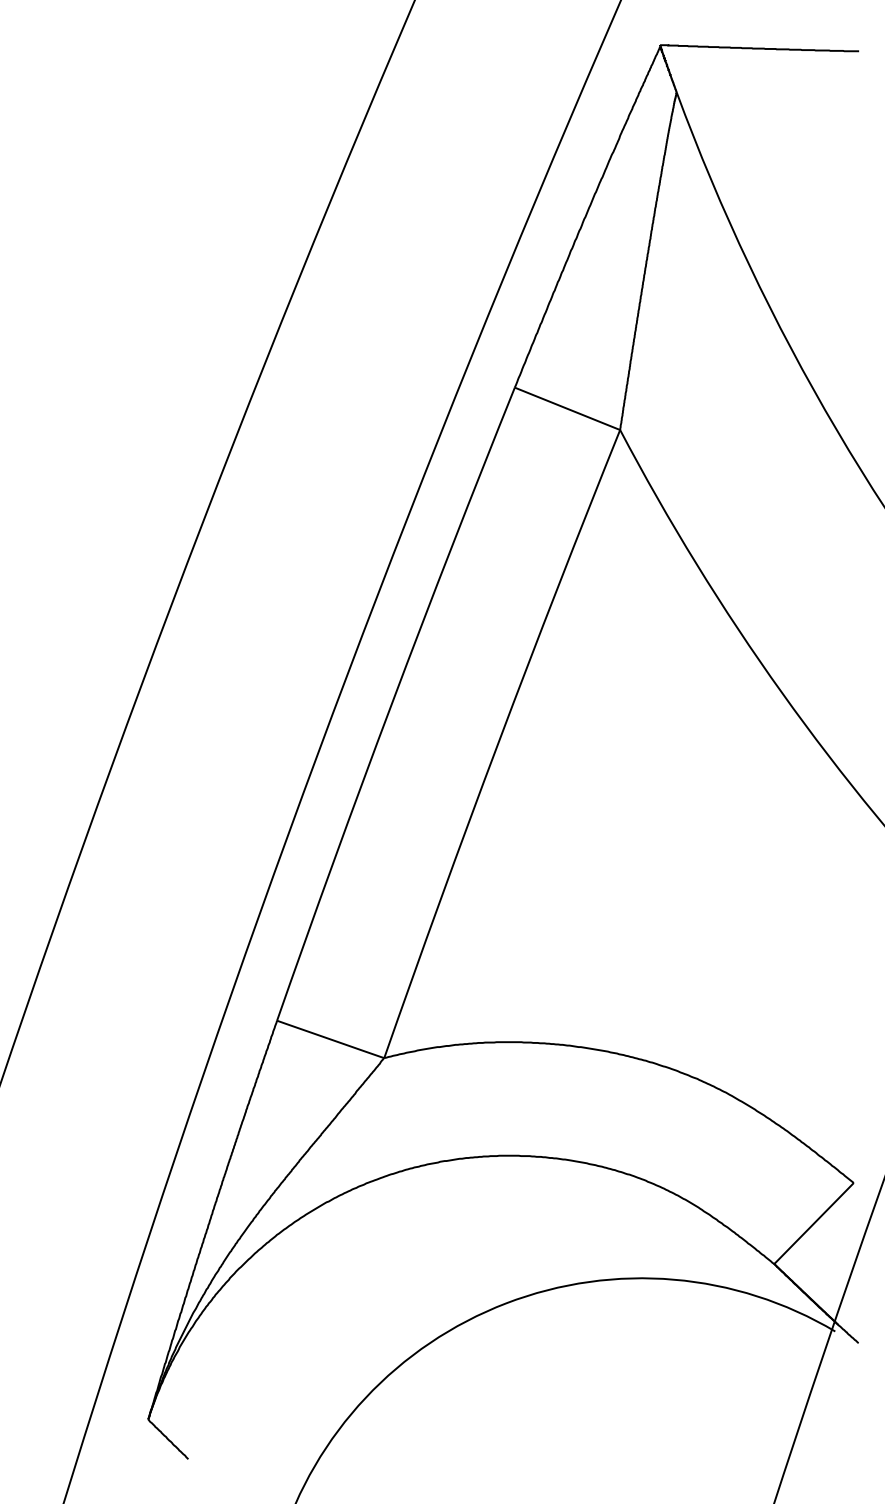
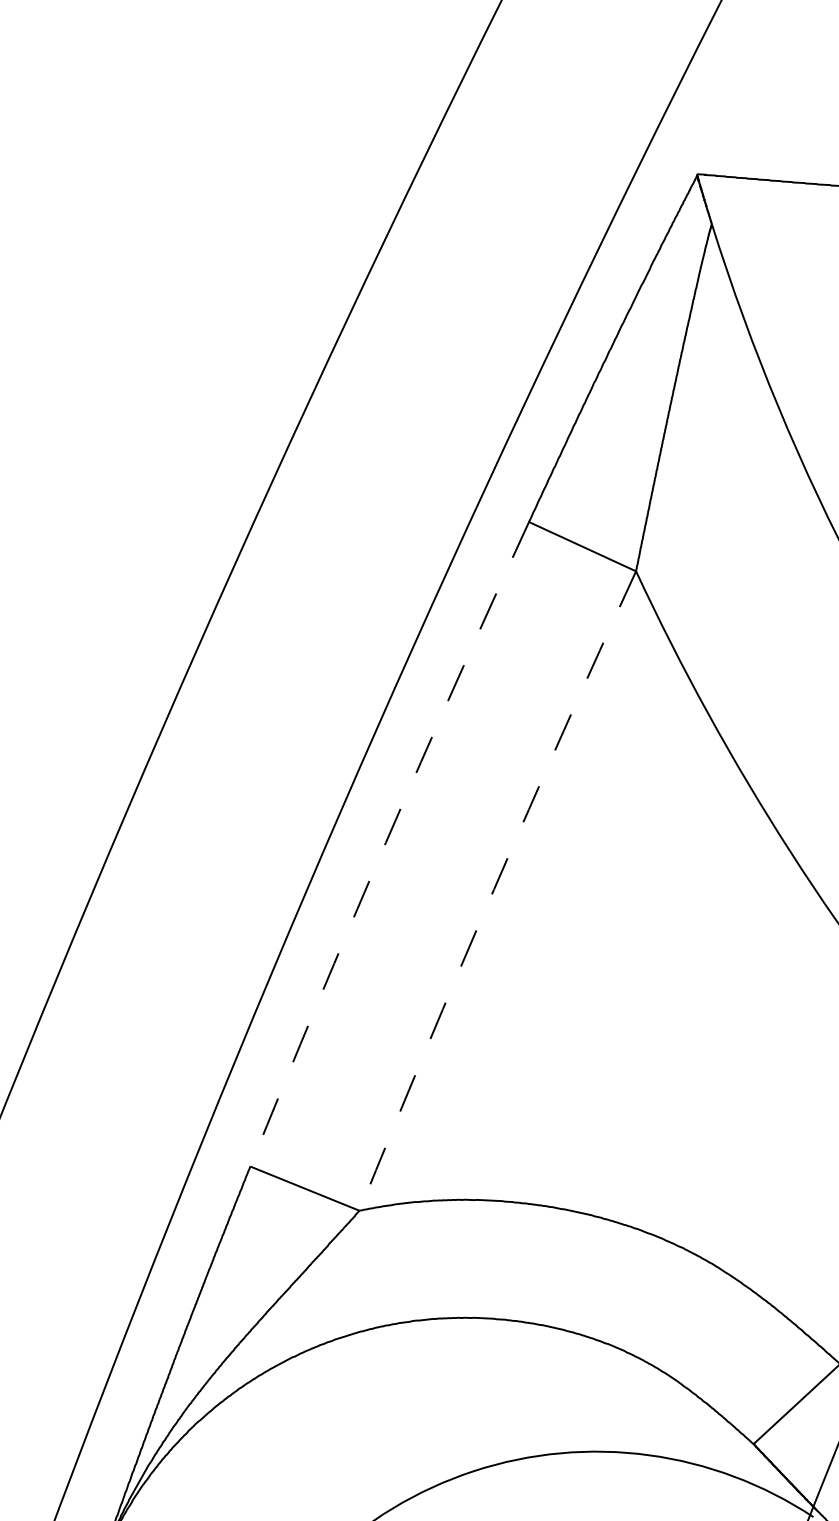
arc: (392, 702) -> (386, 842), solid -> dashed
arc: (498, 742) -> (494, 889), solid -> dashed

